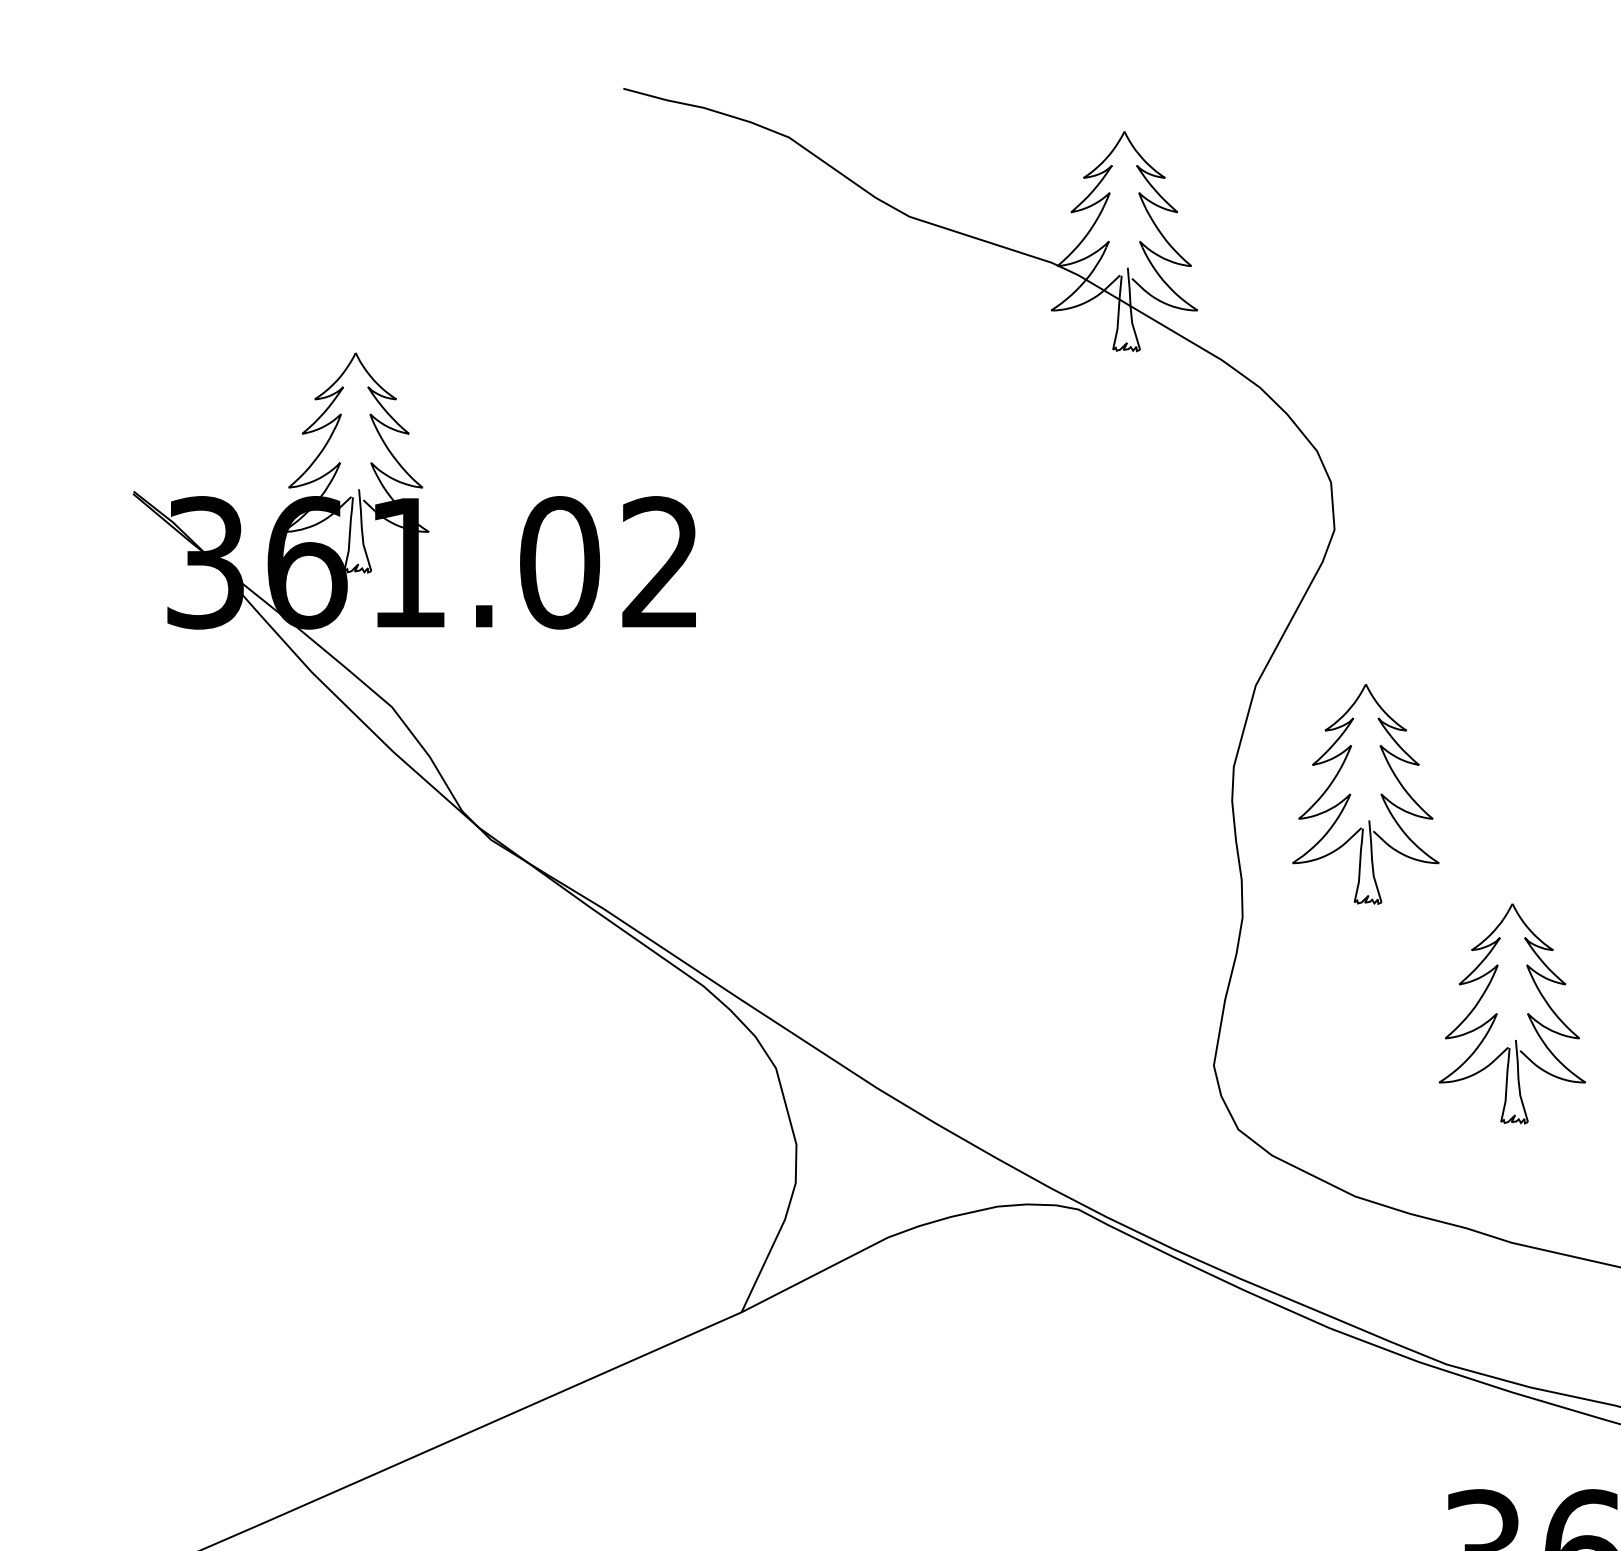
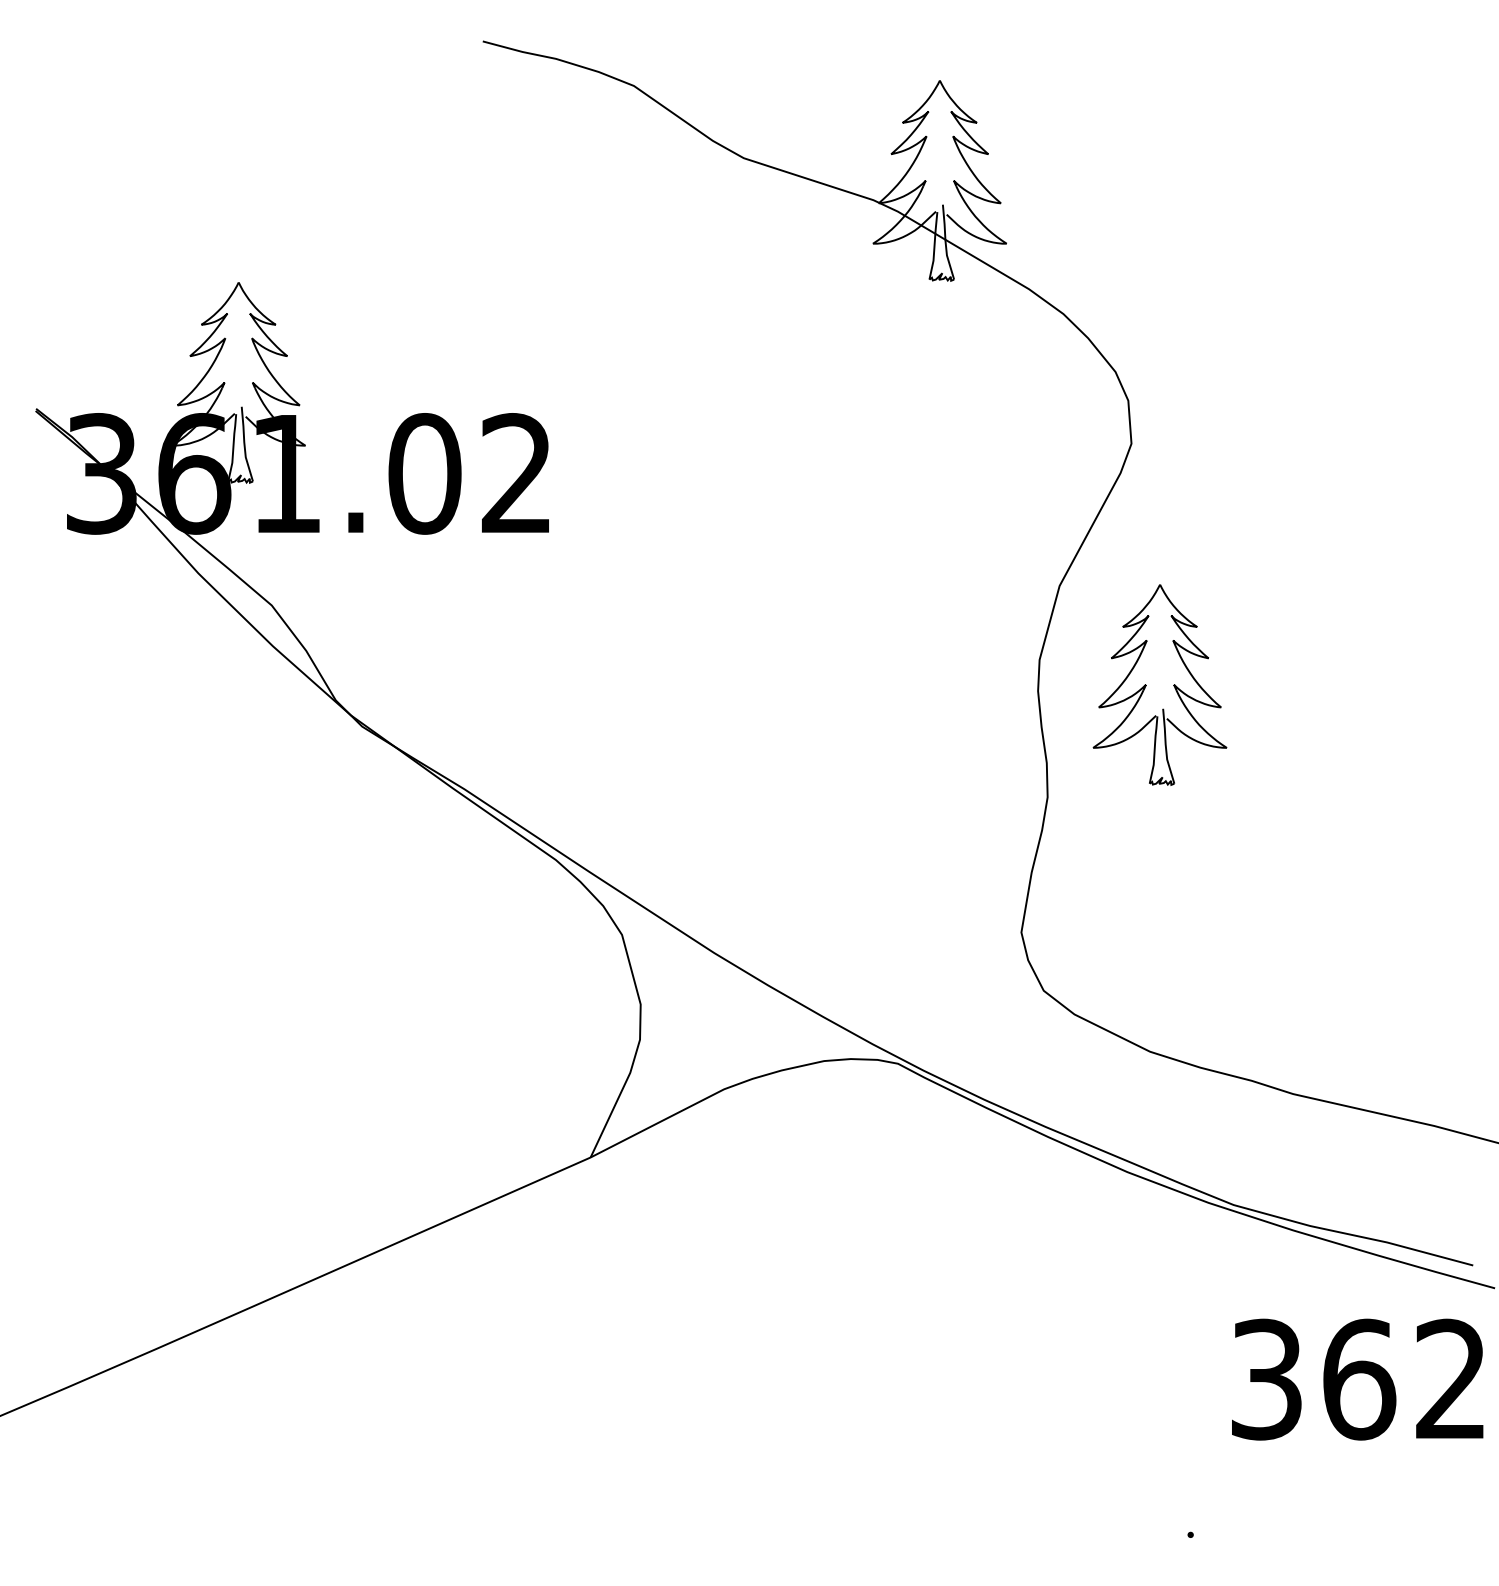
part: (1497, 1014) -> (1280, 885), removed

